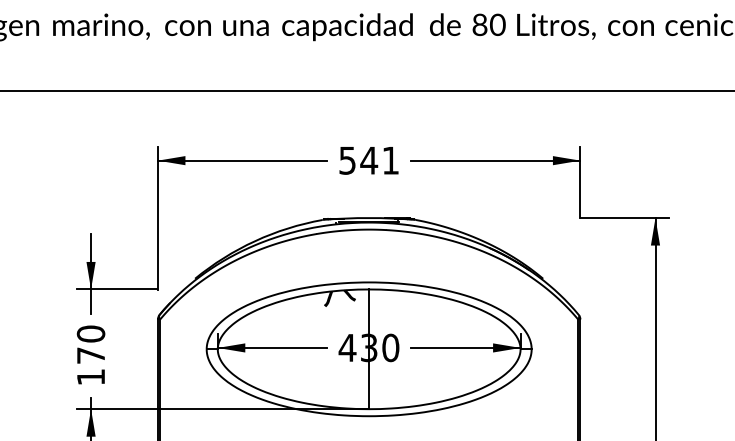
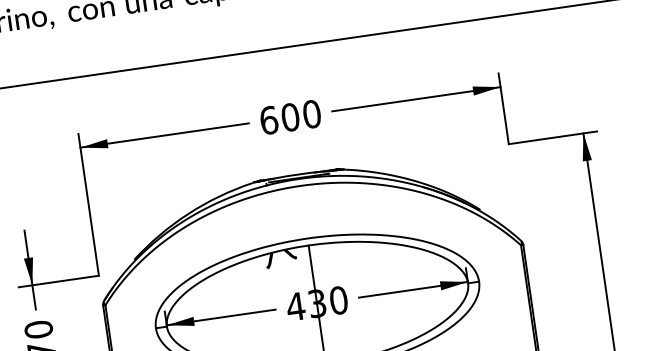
text: (369, 160) -> (290, 117), 541 -> 600

